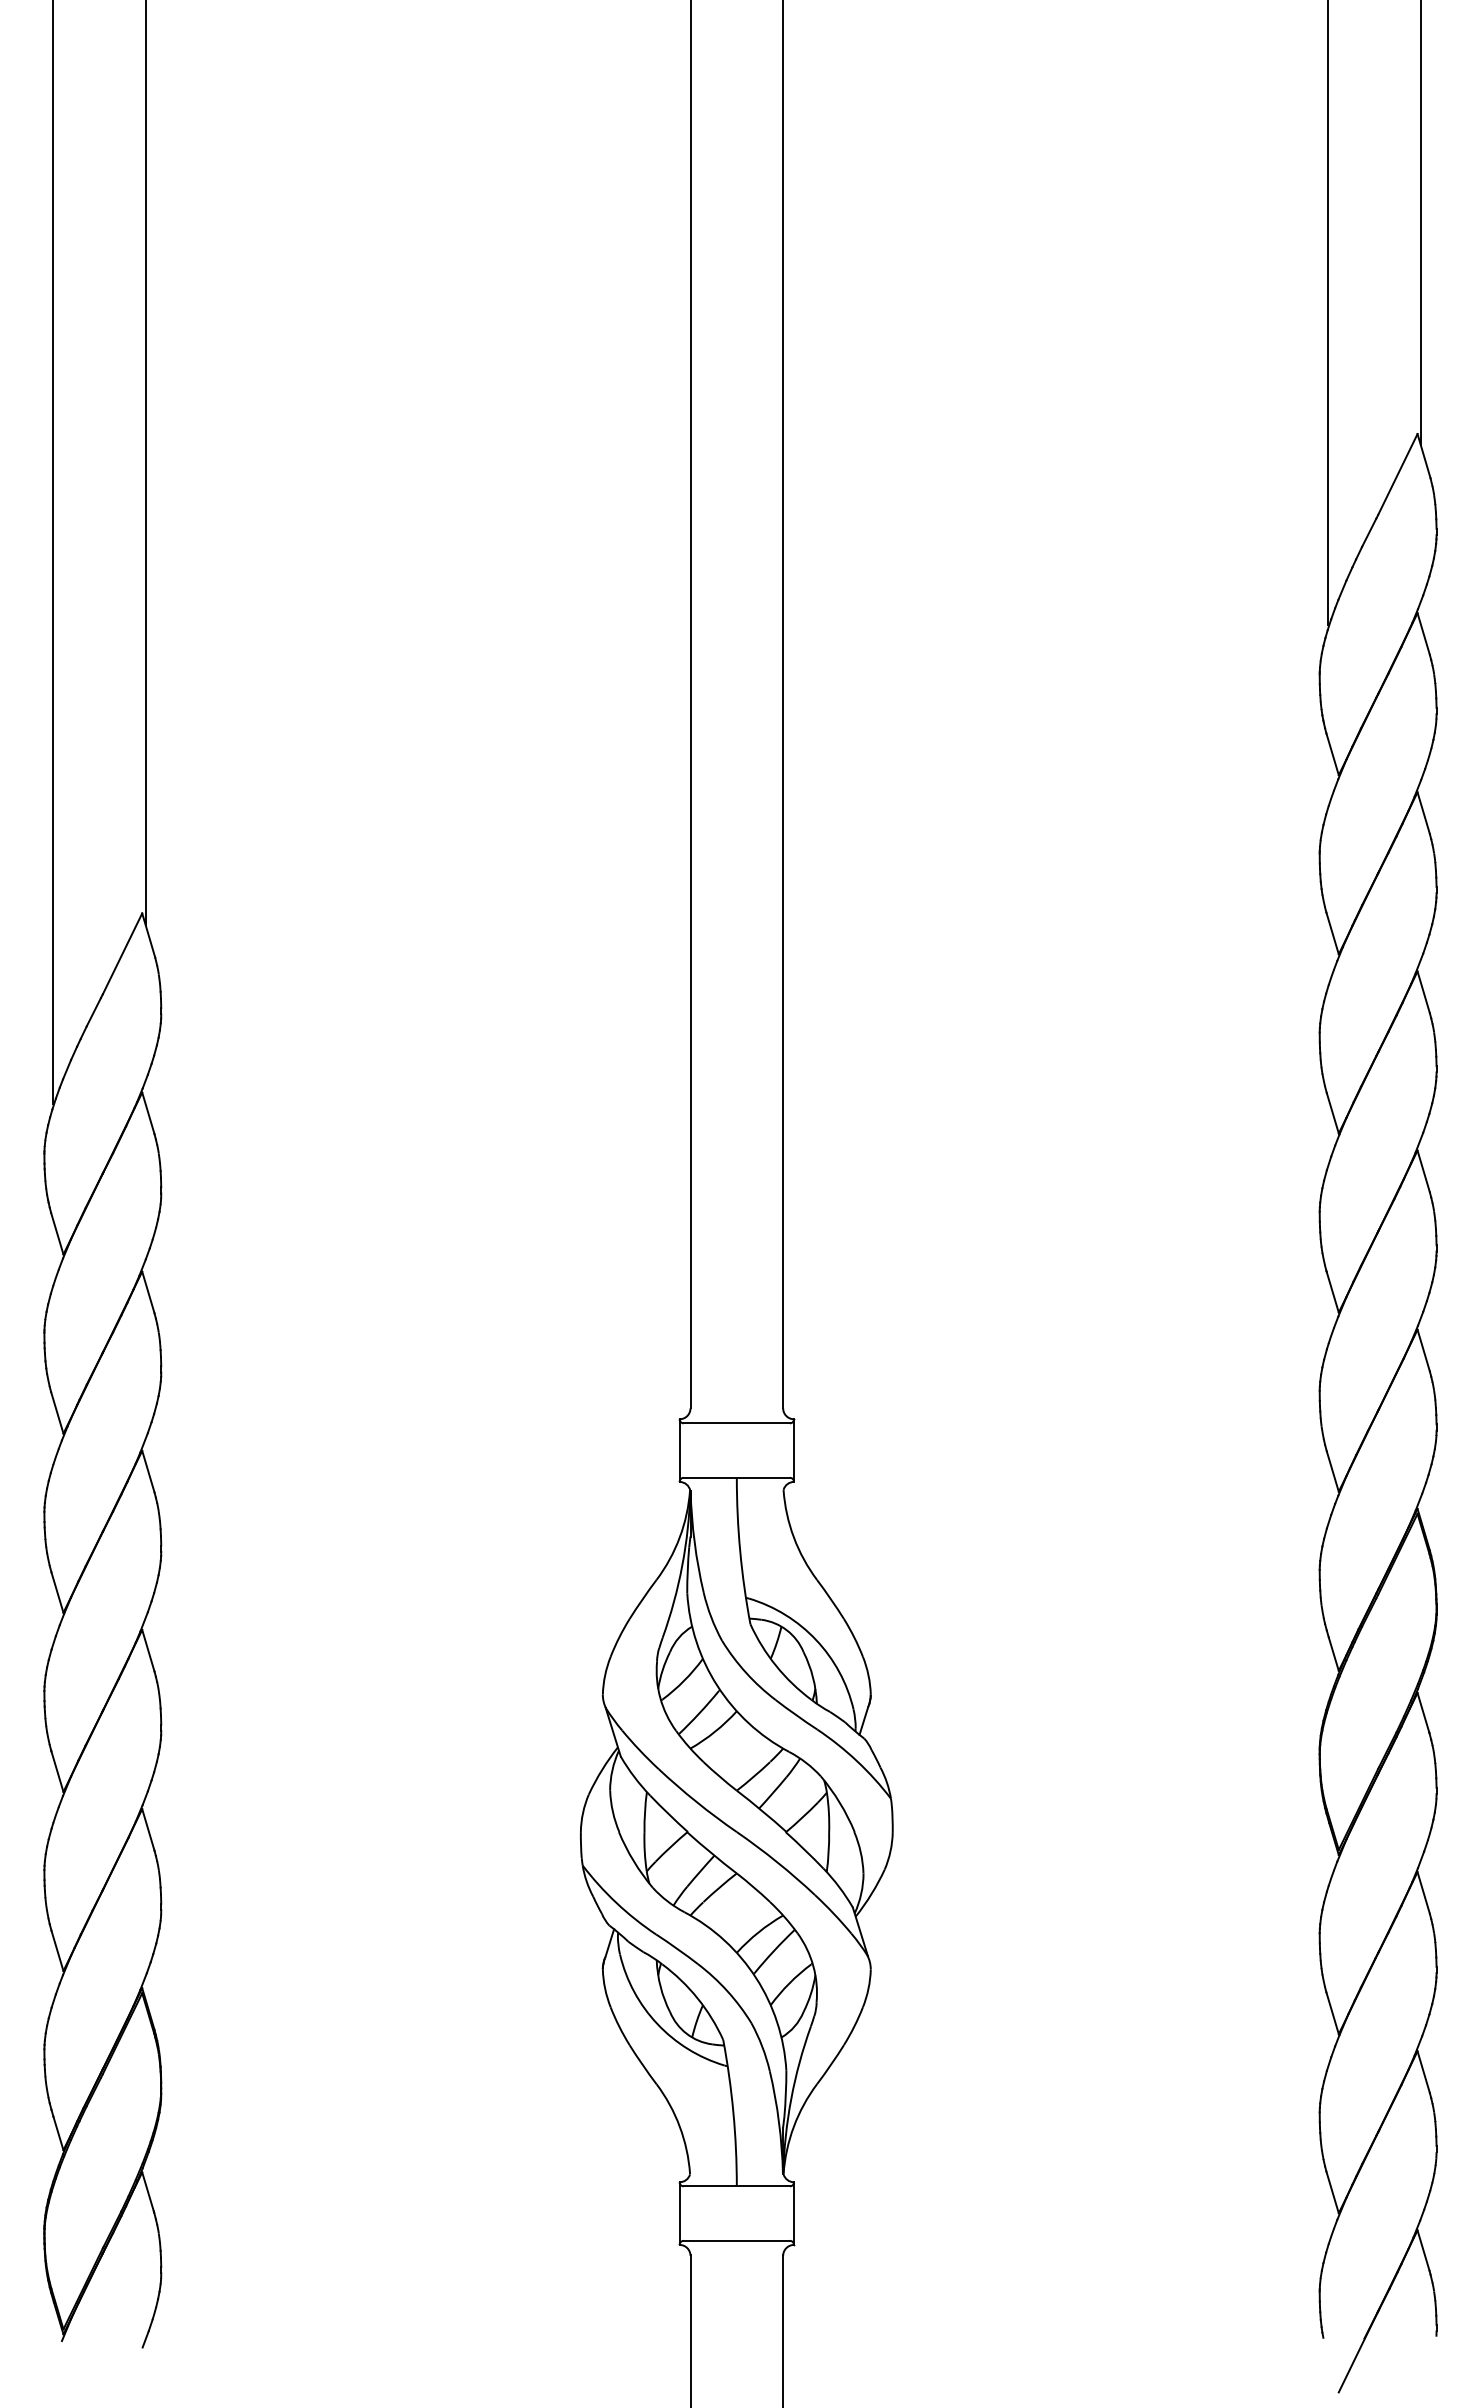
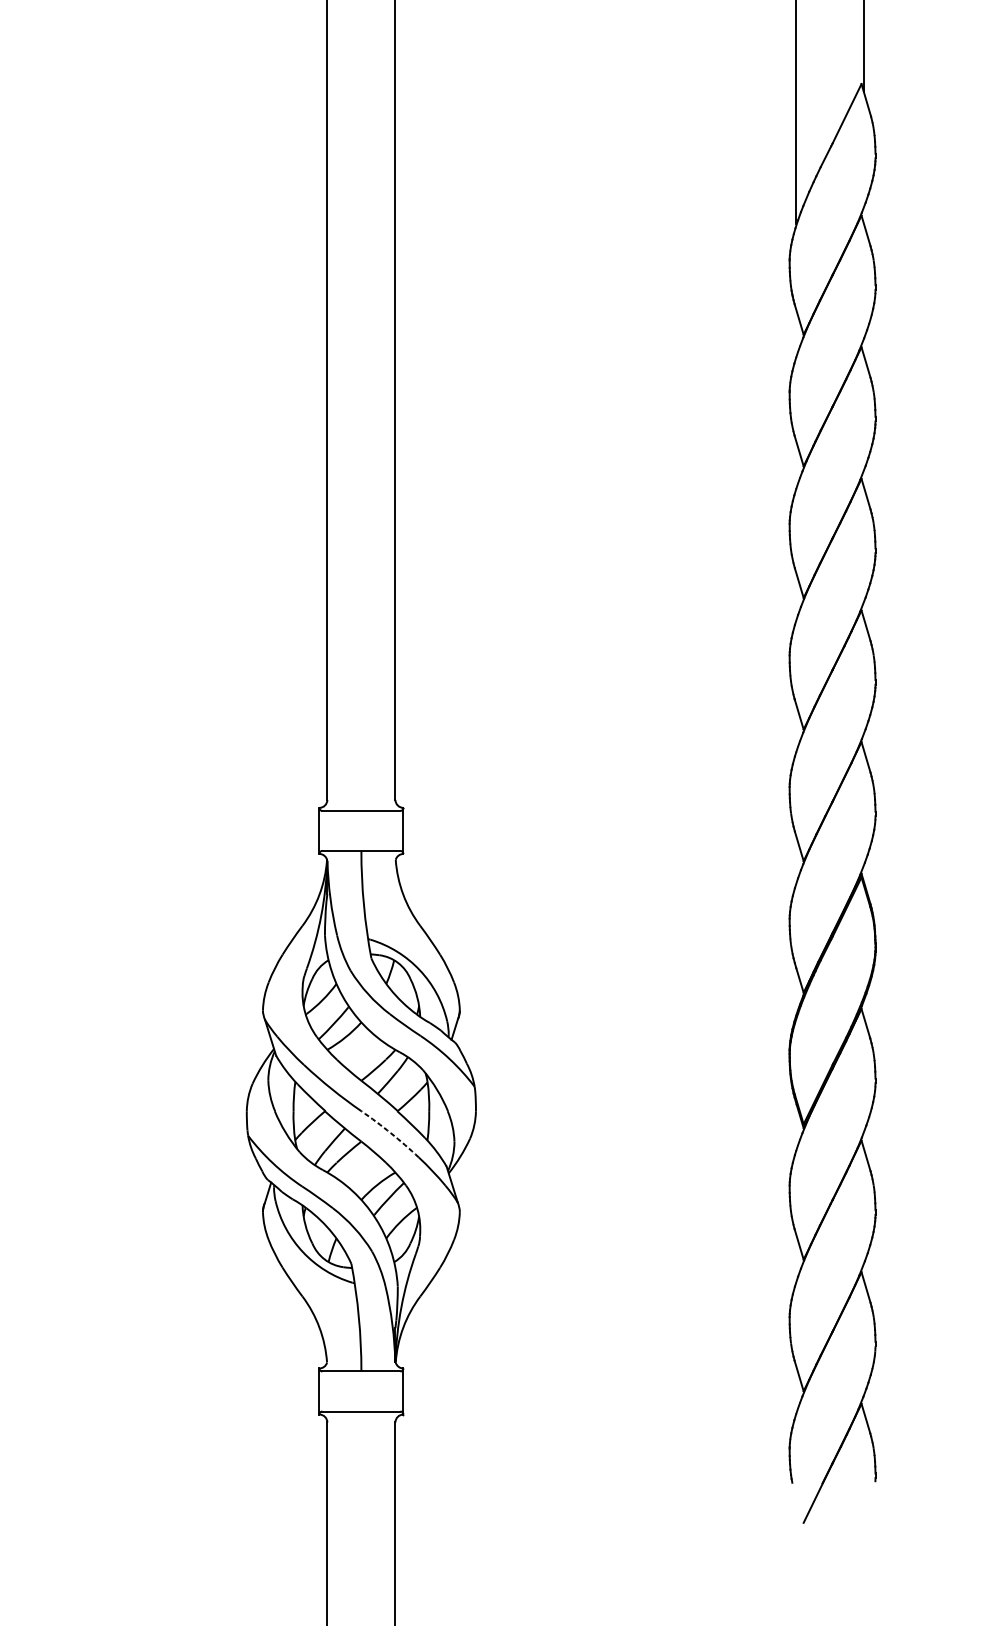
arc: (777, 1862) -> (391, 1133), solid -> dashed

